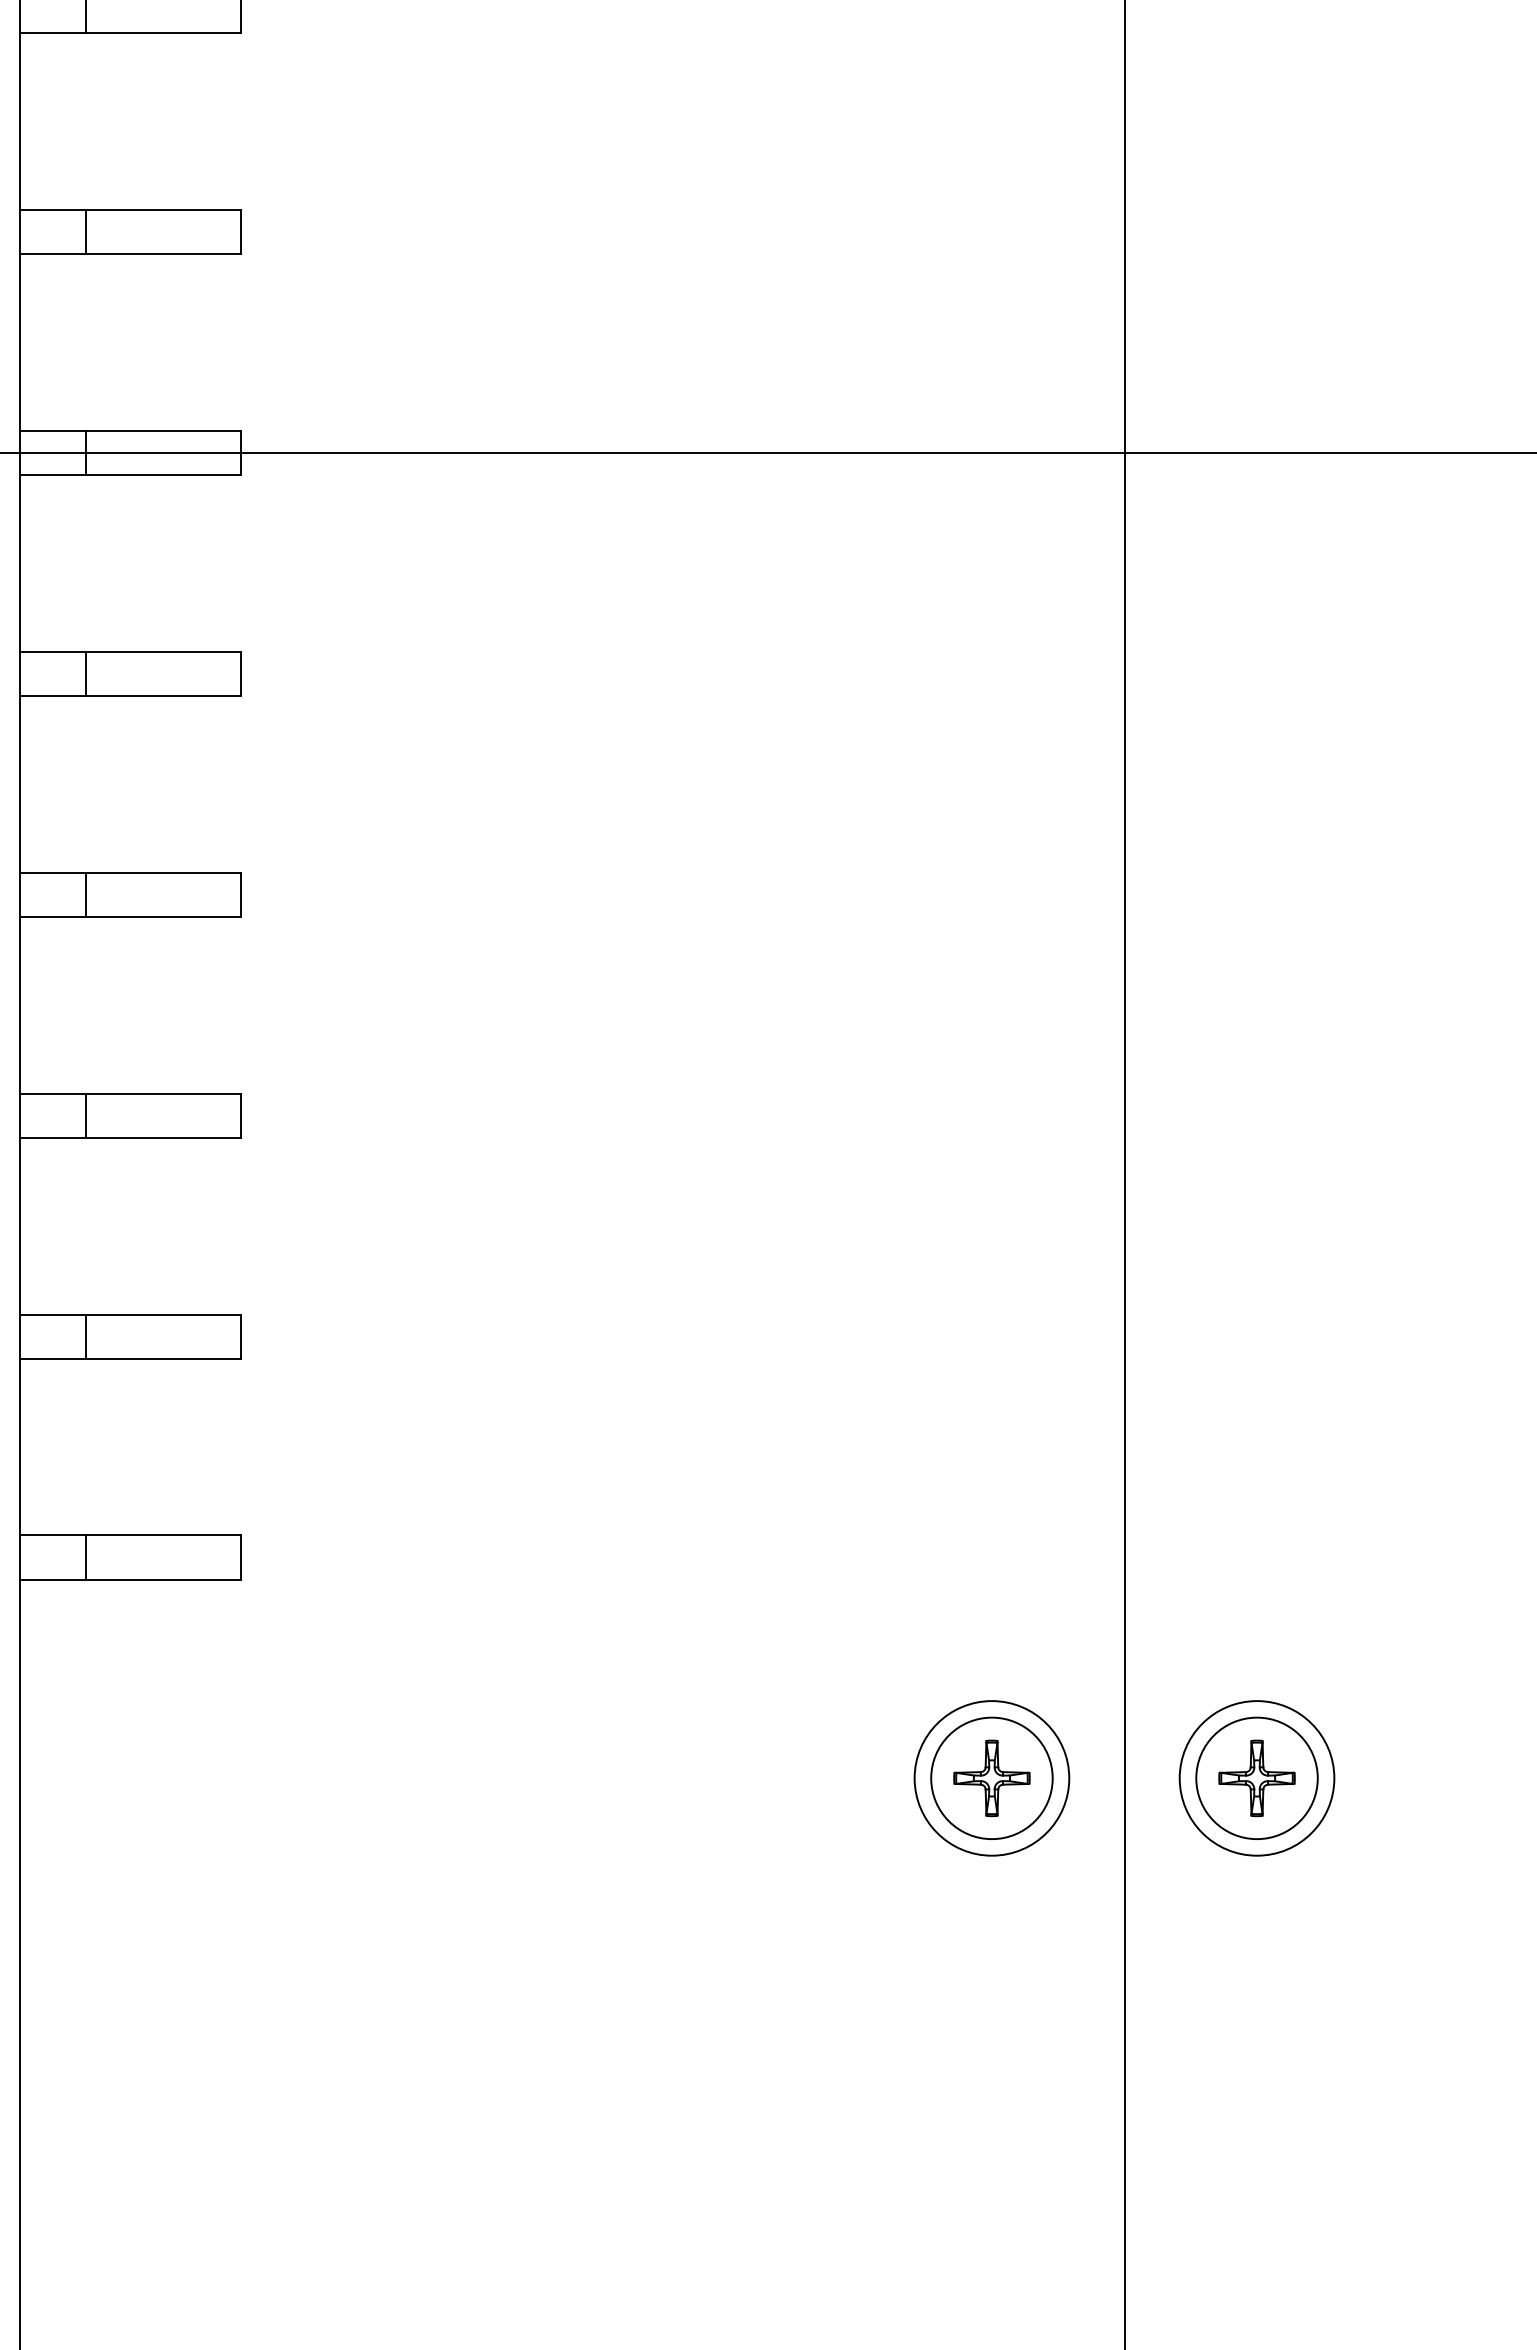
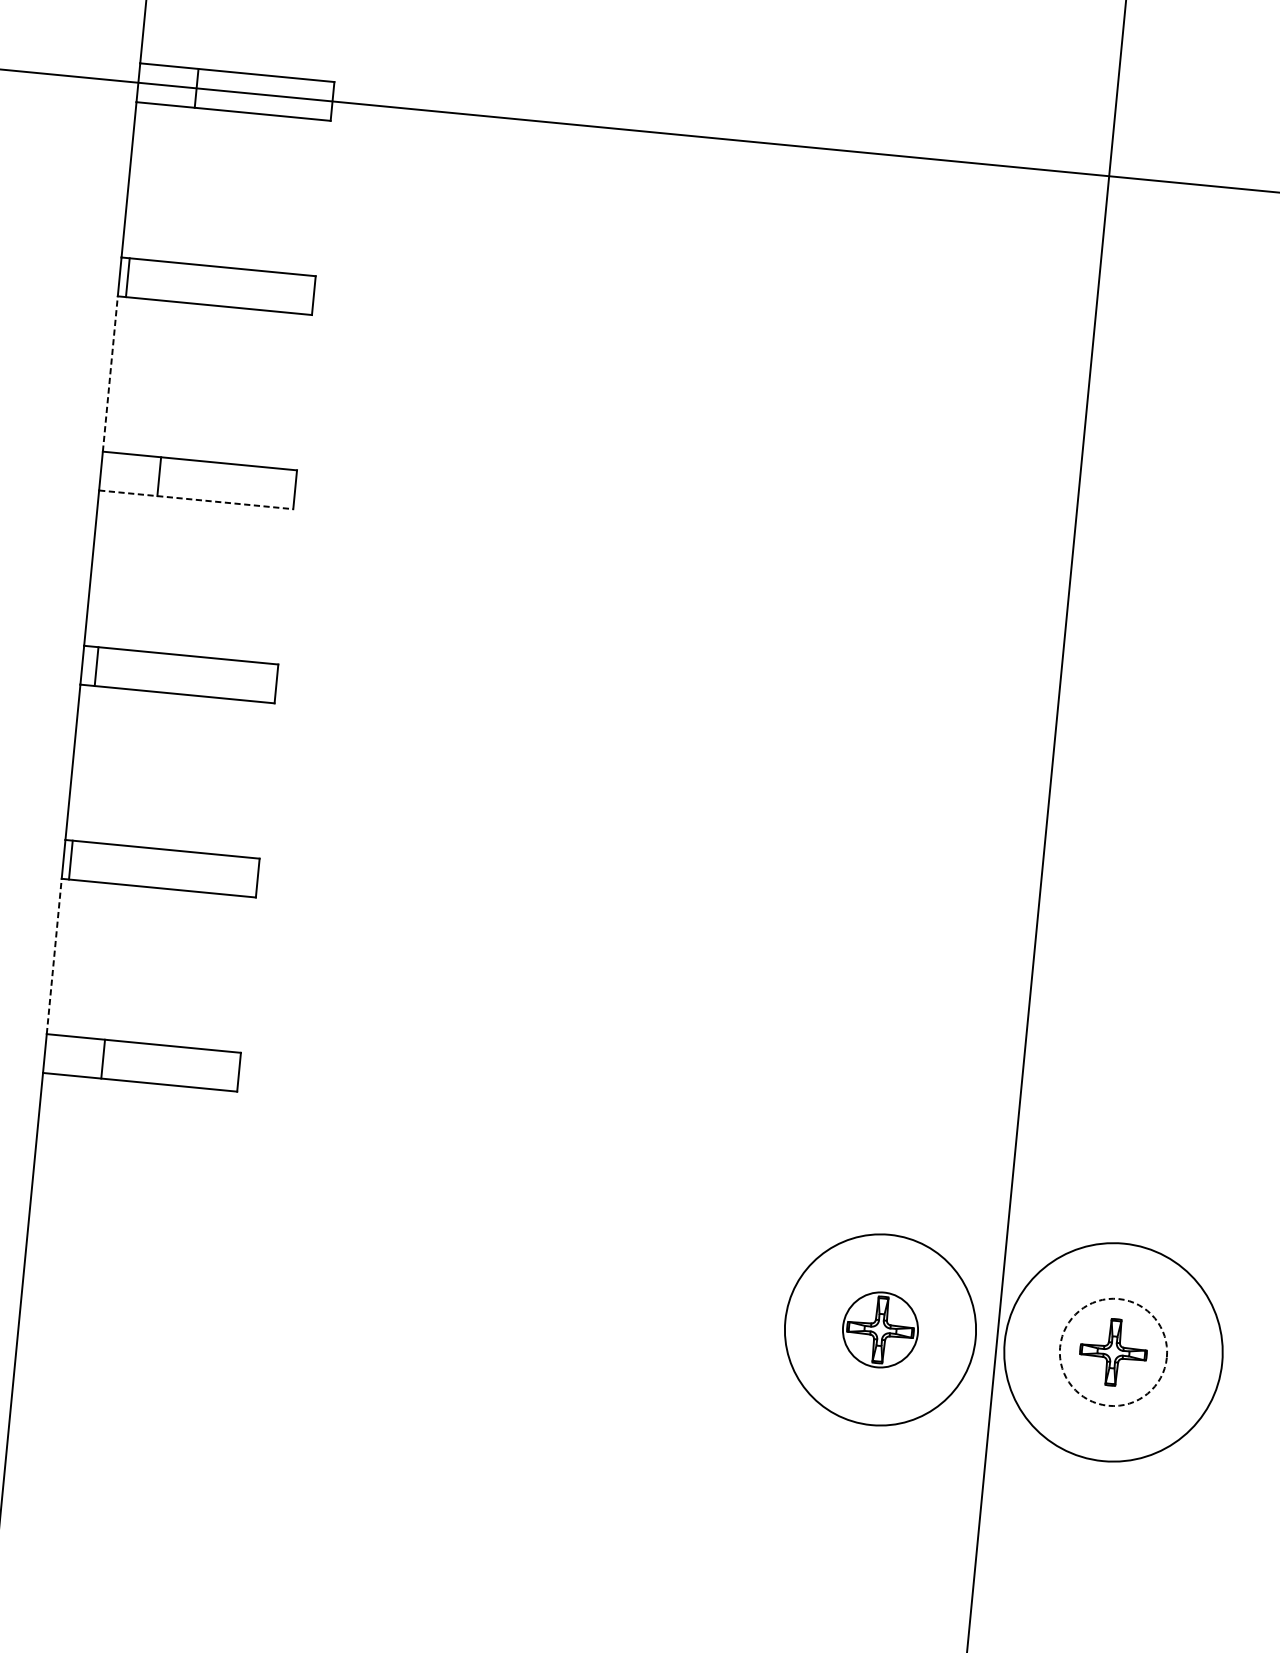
line: (86, 673) -> (128, 277), moved
line: (20, 783) -> (110, 373), solid -> dashed
line: (130, 916) -> (196, 499), solid -> dashed
line: (86, 1115) -> (96, 666), moved
line: (86, 1336) -> (71, 860), moved
line: (20, 1446) -> (54, 956), solid -> dashed
circle: (991, 1778) -> (880, 1330), size x0.7
circle: (991, 1778) -> (880, 1330), size x1.4
circle: (1256, 1778) -> (1113, 1352), size x1.6
circle: (1256, 1778) -> (1113, 1352), solid -> dashed

